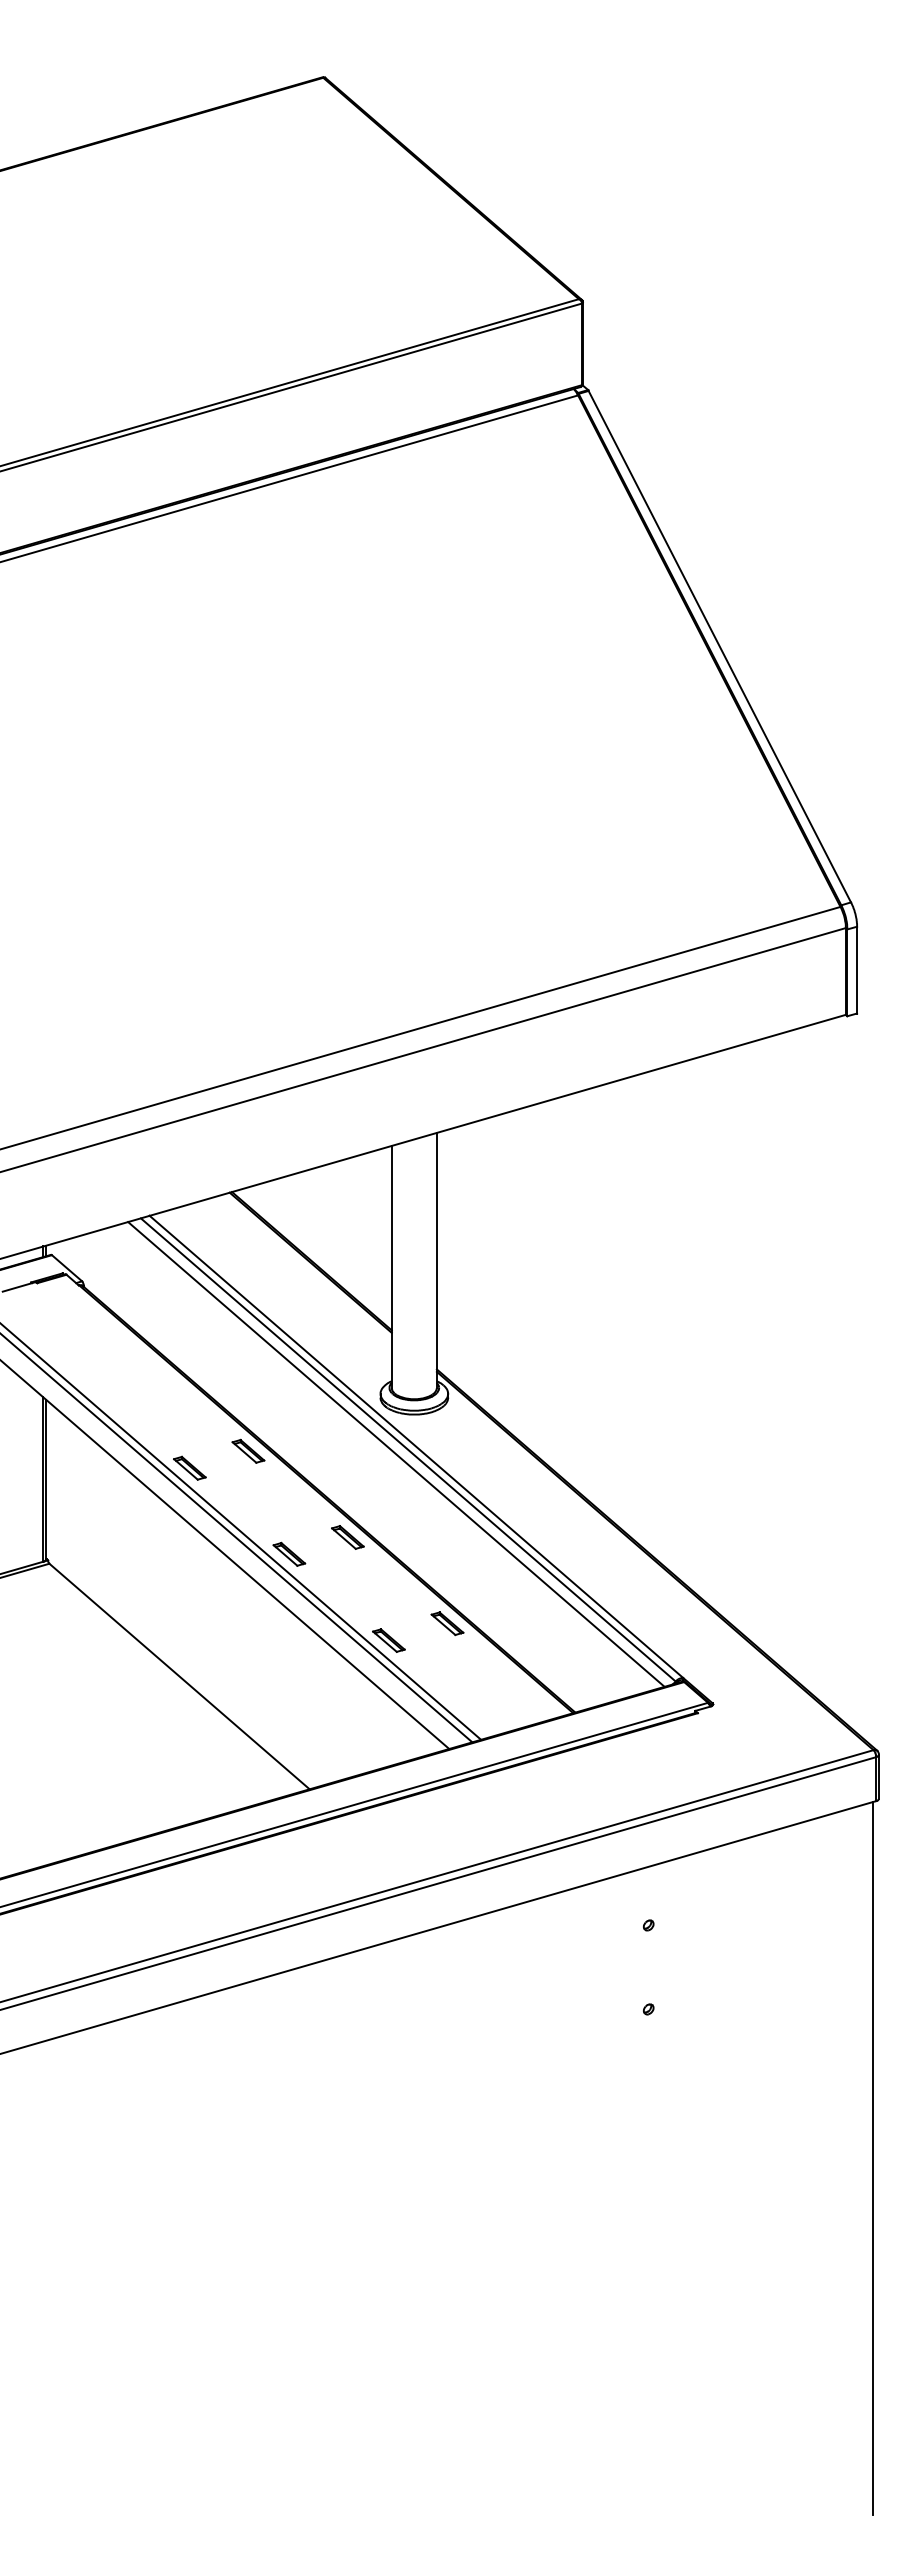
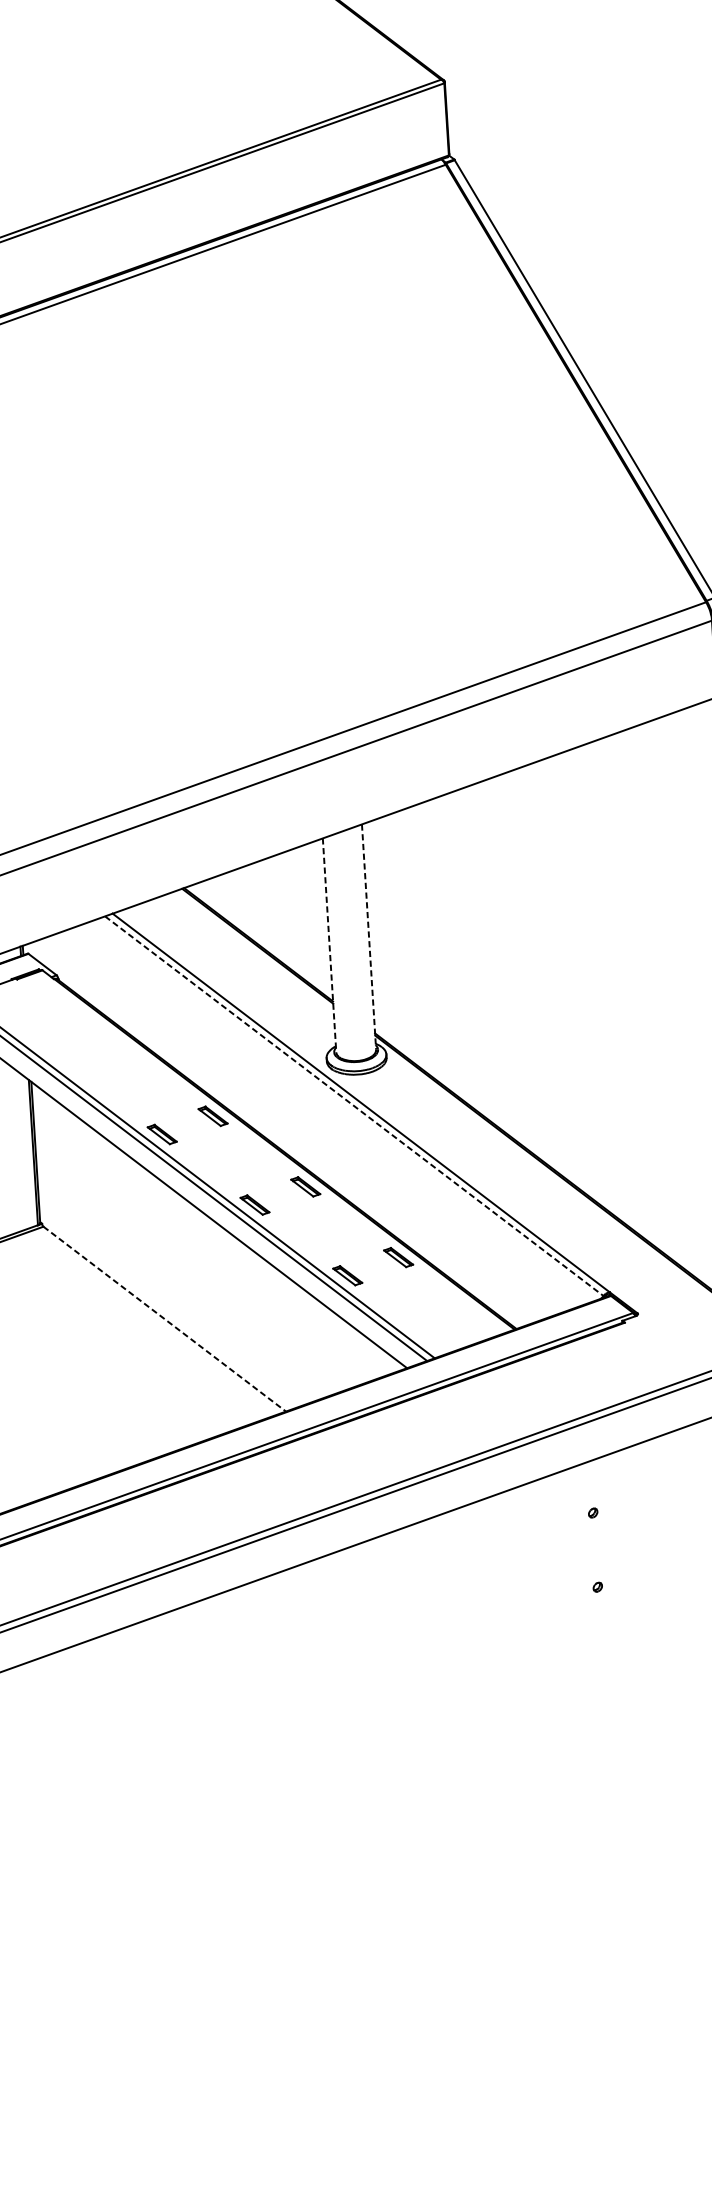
line: (436, 1260) -> (368, 937), solid -> dashed
line: (391, 1267) -> (329, 945), solid -> dashed
line: (408, 1450) -> (354, 1106), solid -> dashed
line: (396, 1454) -> (344, 1110), removed
line: (179, 1676) -> (164, 1319), solid -> dashed

